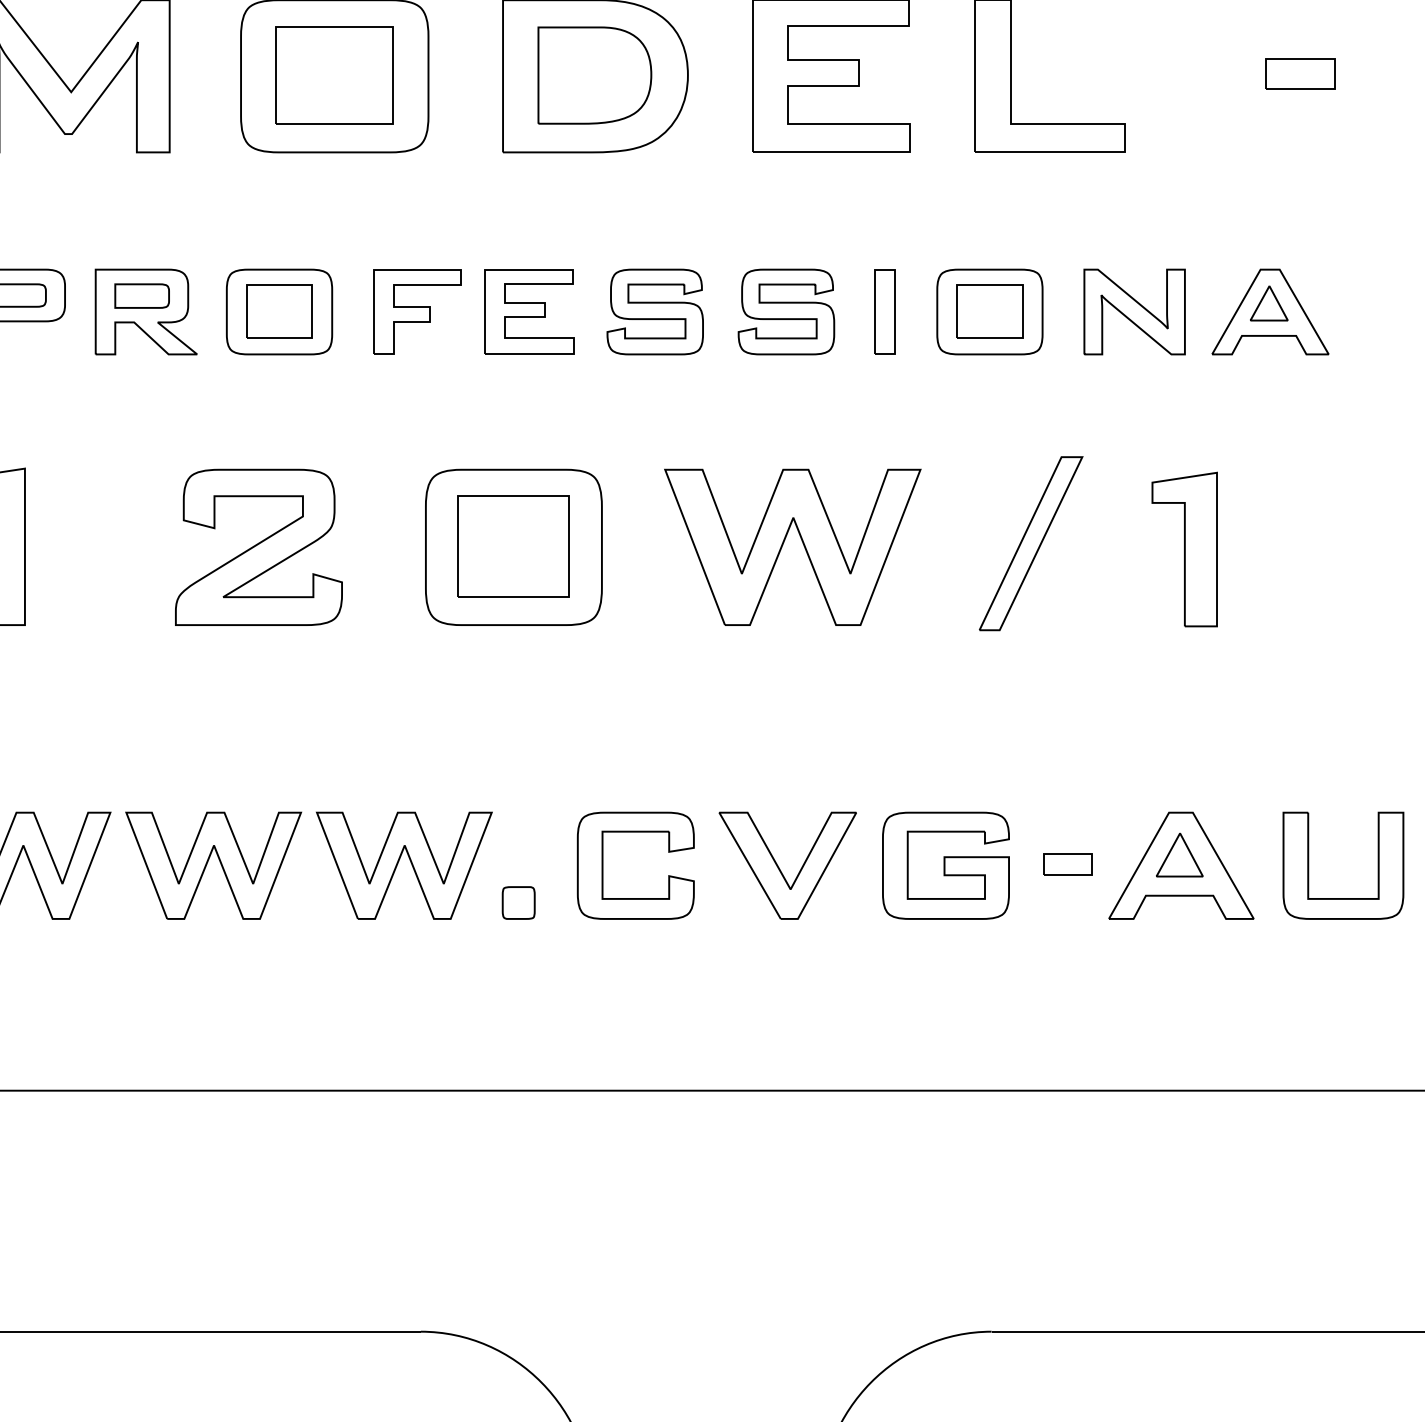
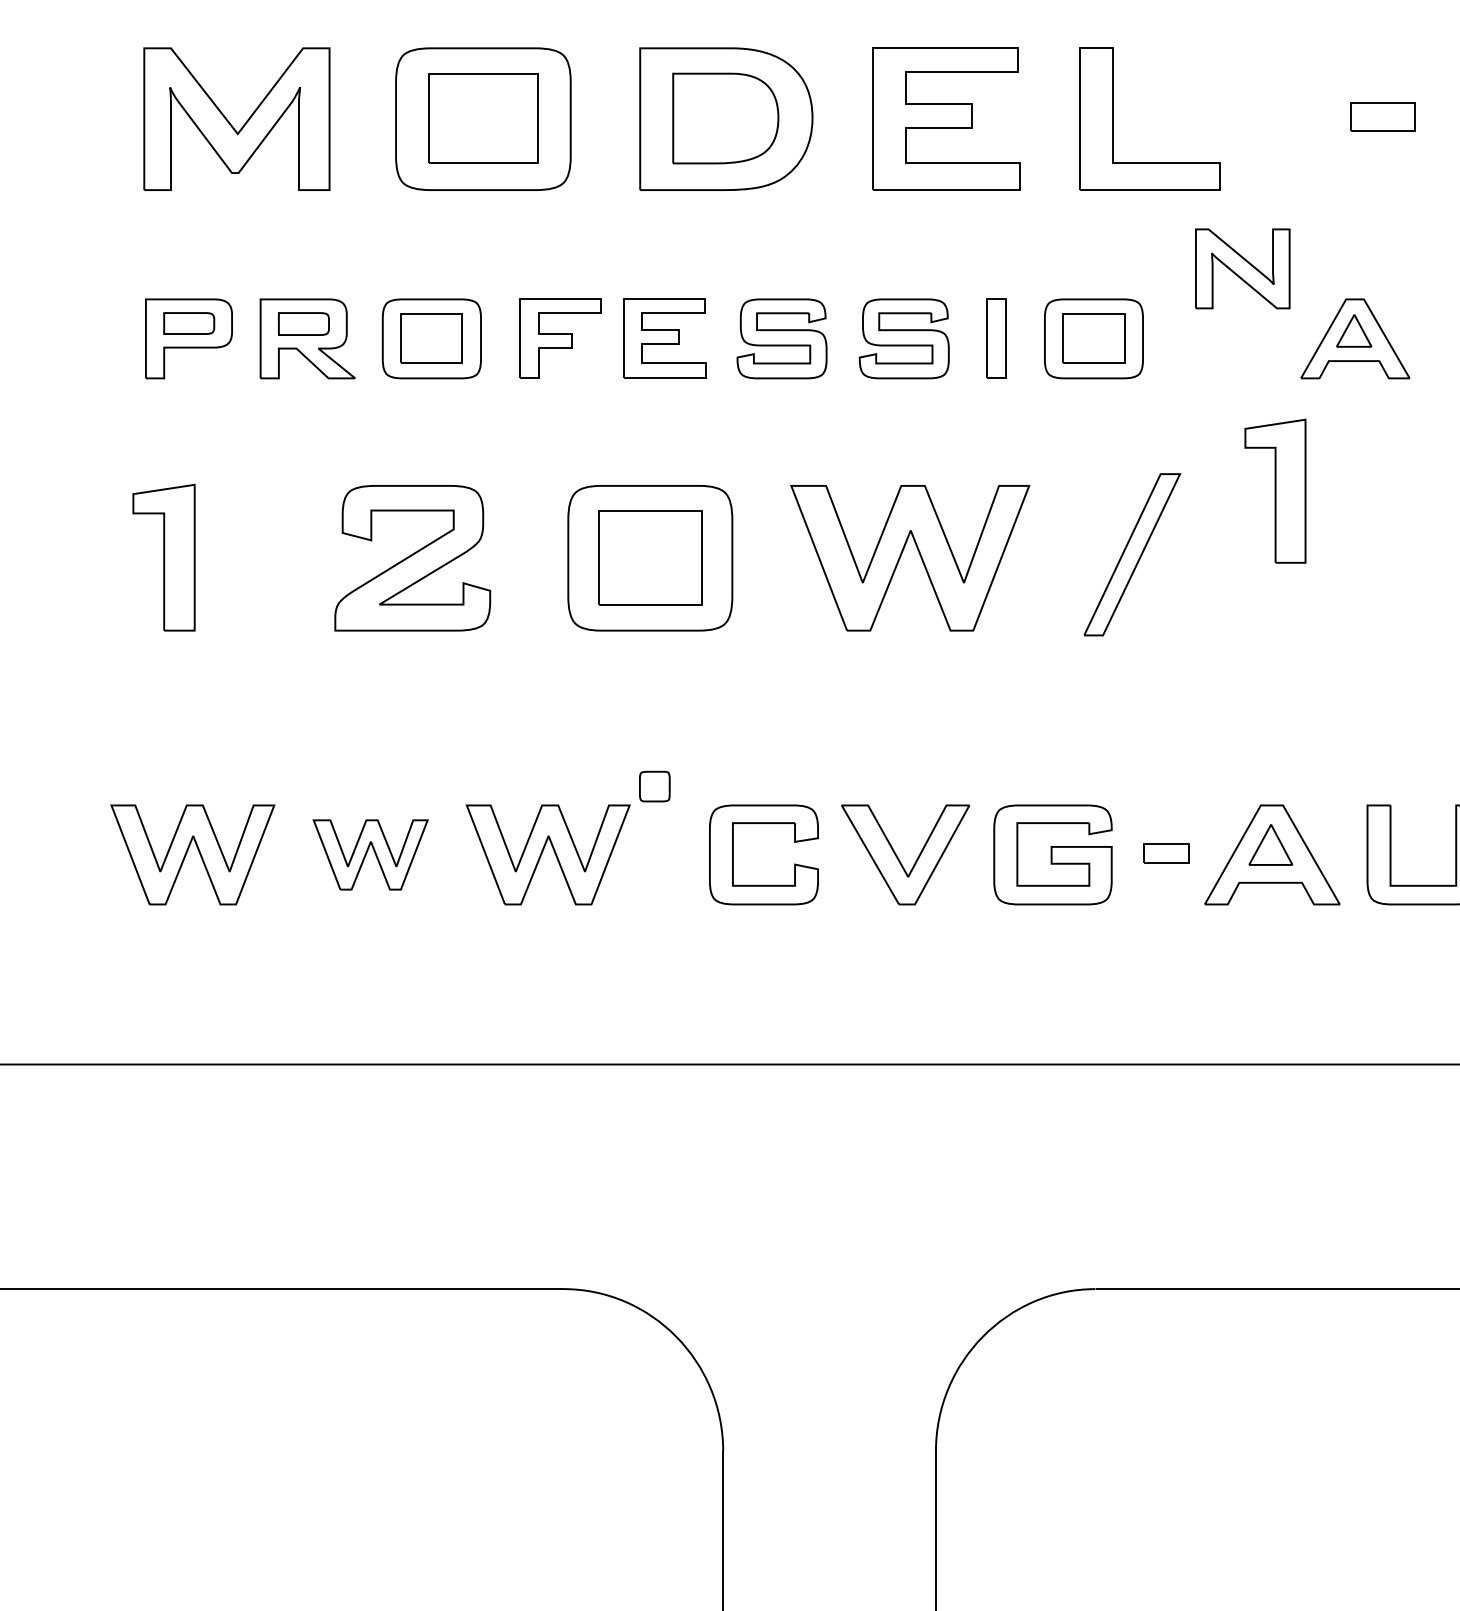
part: (1134, 311) -> (1242, 268), moved
part: (1184, 548) -> (1275, 490), moved
part: (213, 865) -> (370, 854), size x0.7
part: (518, 902) -> (654, 786), moved

